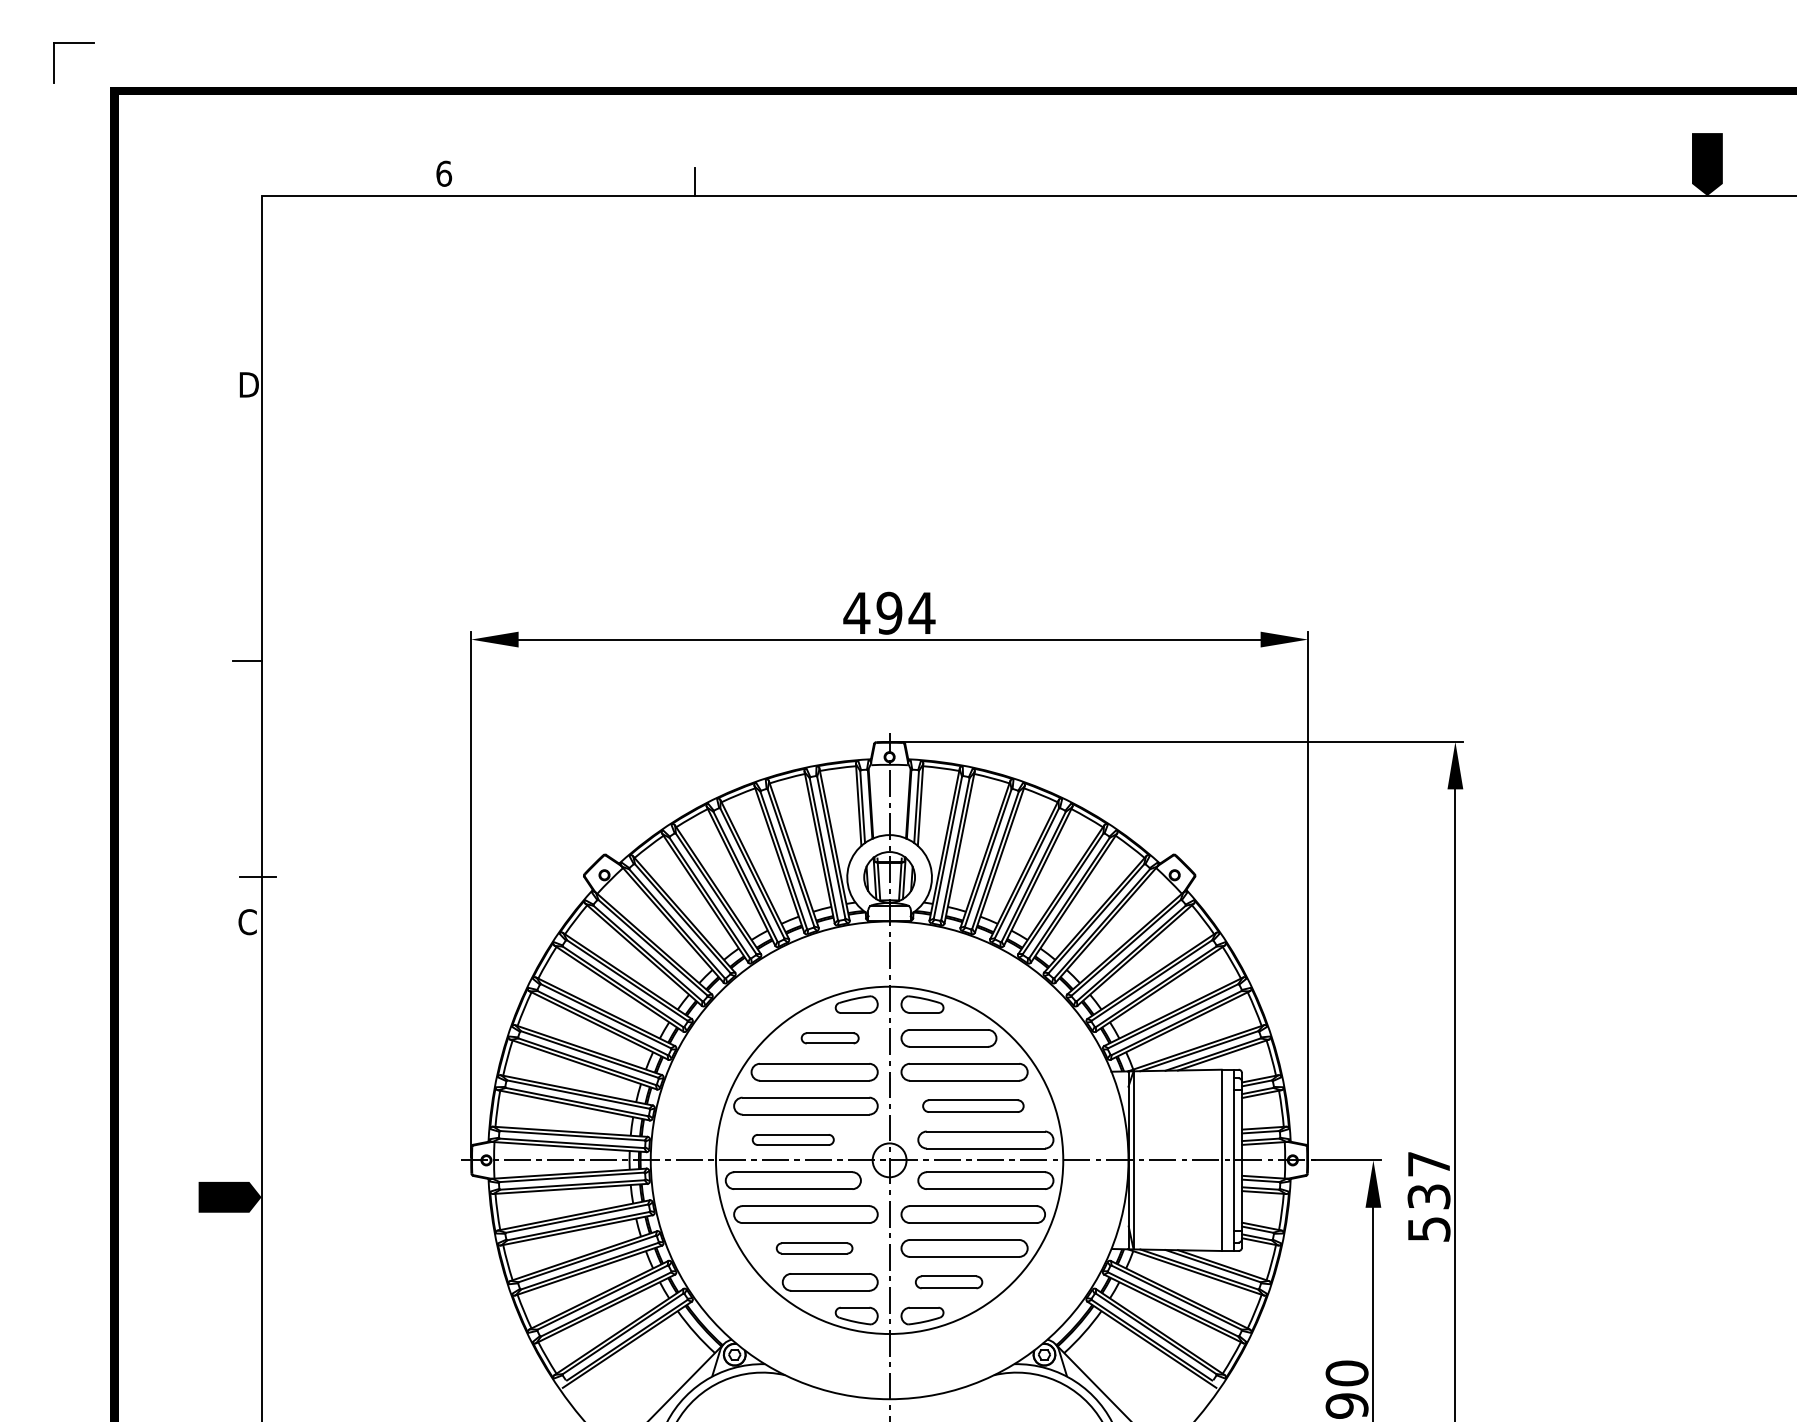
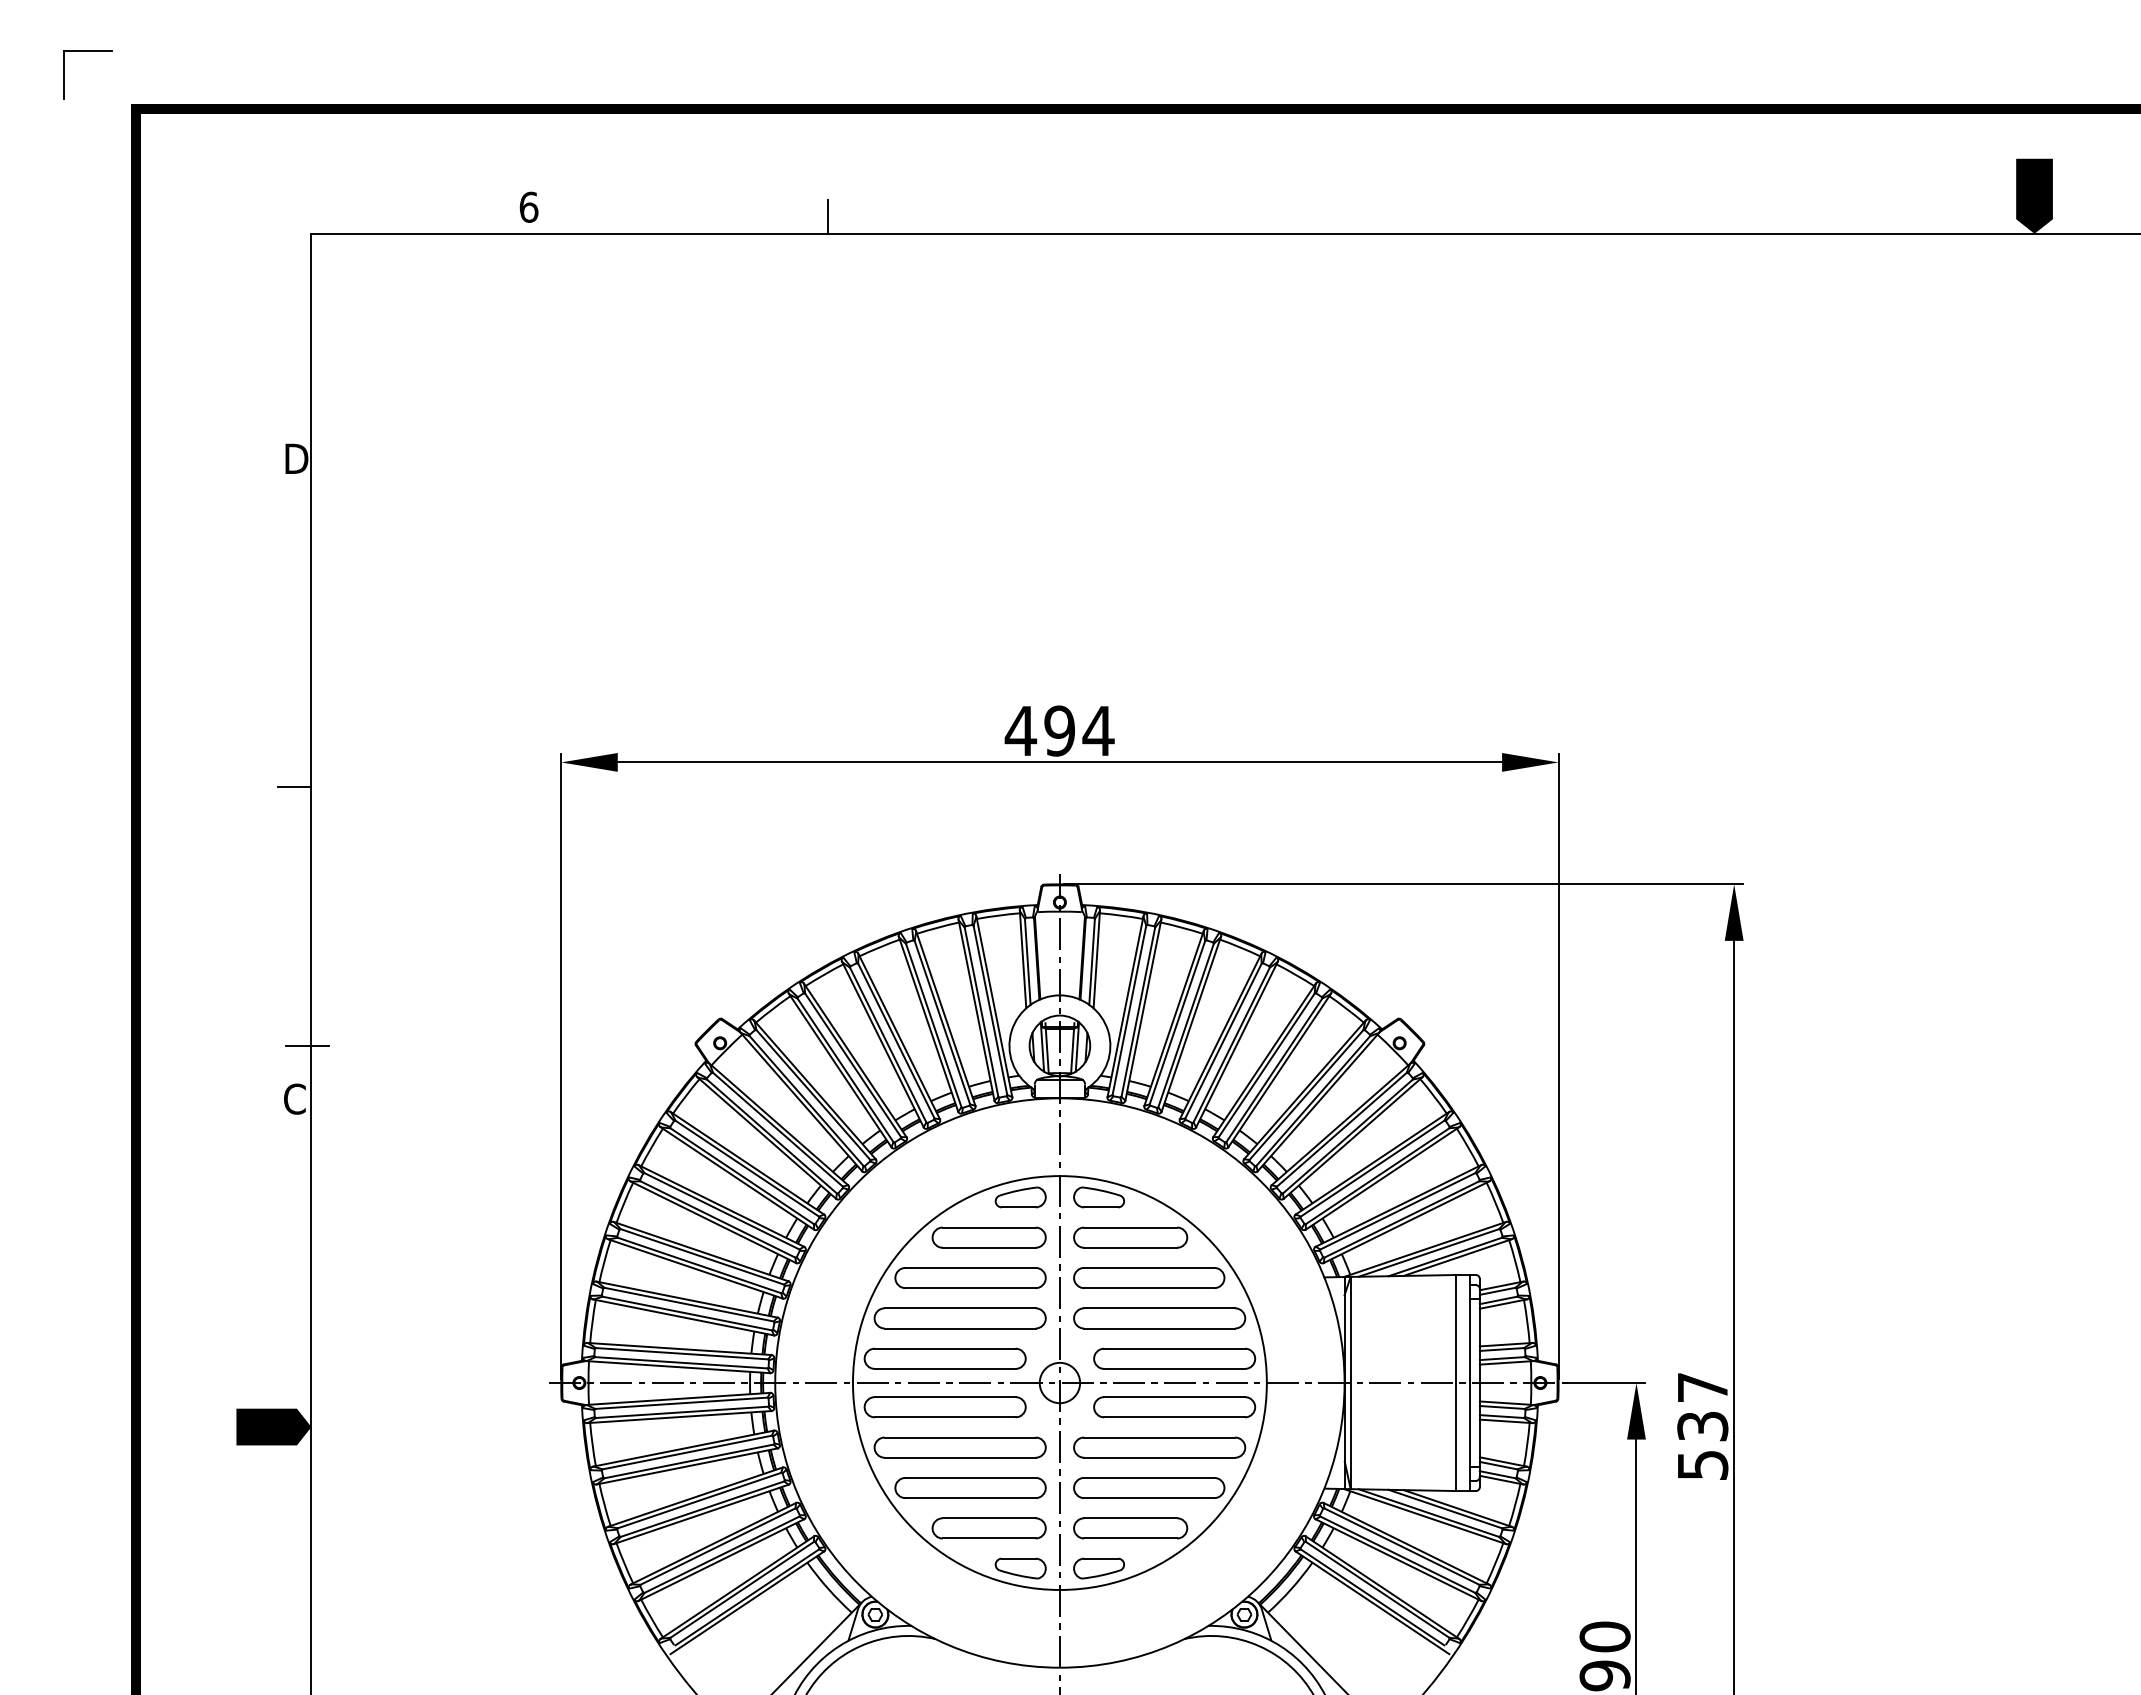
part: (829, 1038) -> (988, 1237), size x1.67
part: (973, 1106) -> (1159, 1318), size x1.43
part: (792, 1139) -> (944, 1358), size x1.67
part: (814, 1248) -> (970, 1487), size x1.67
part: (948, 1282) -> (1130, 1528), size x1.43

